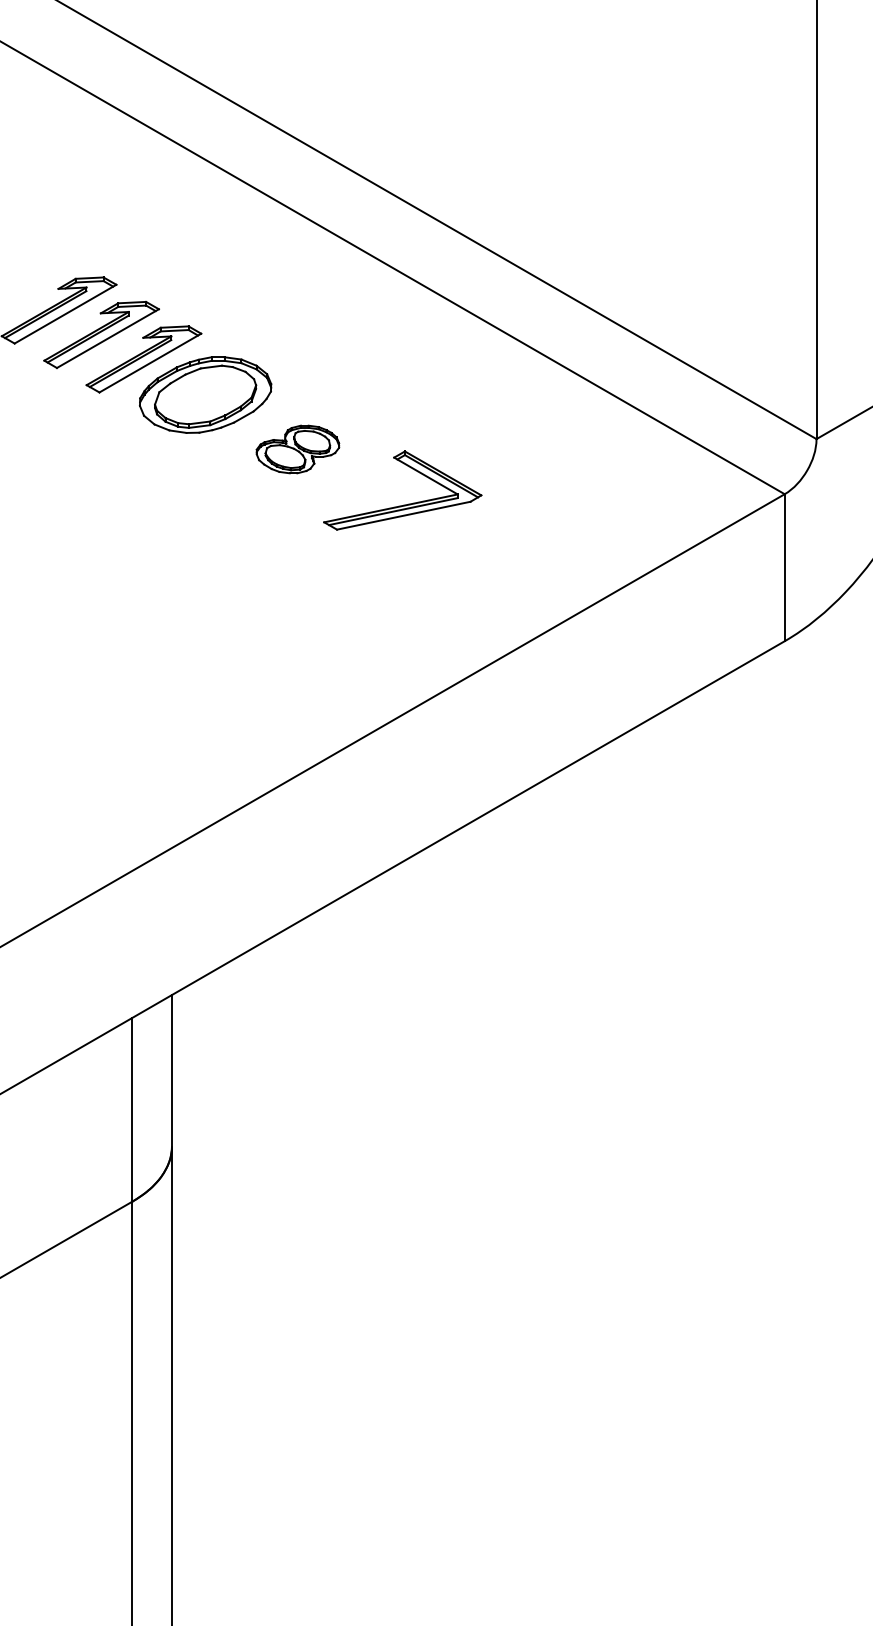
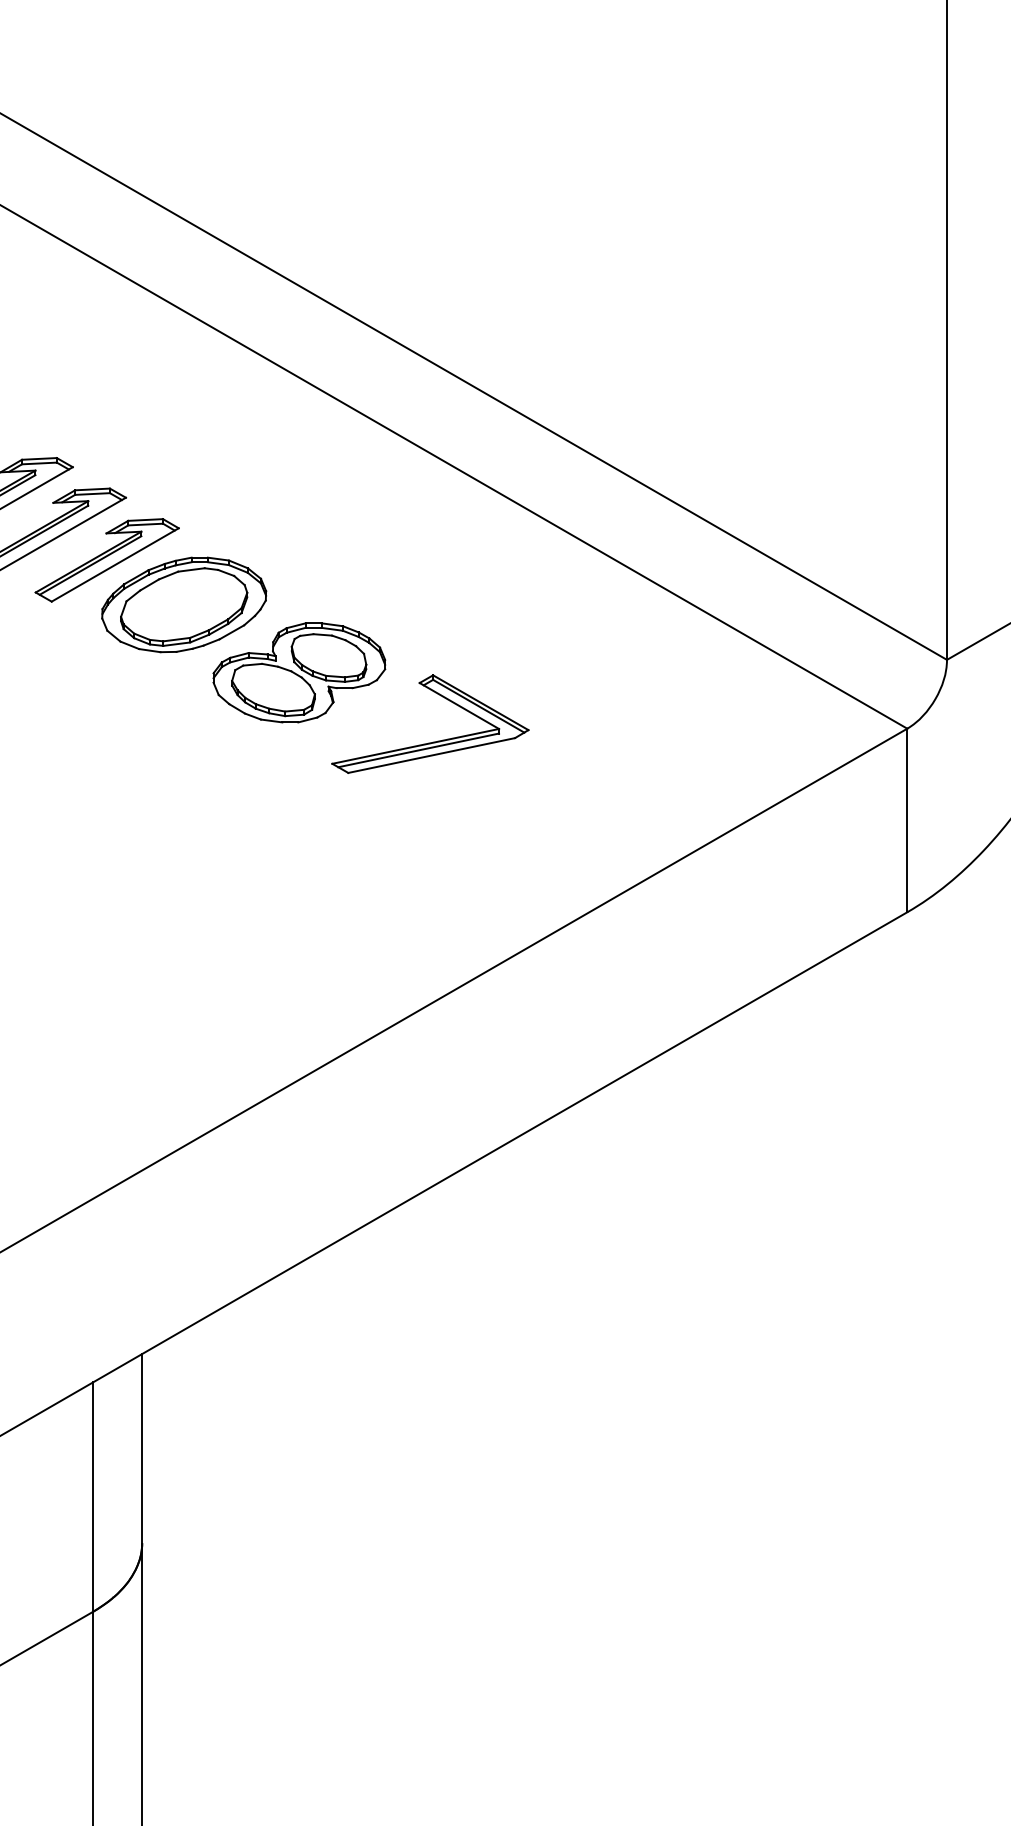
part: (297, 449) -> (298, 672), size x1.67

